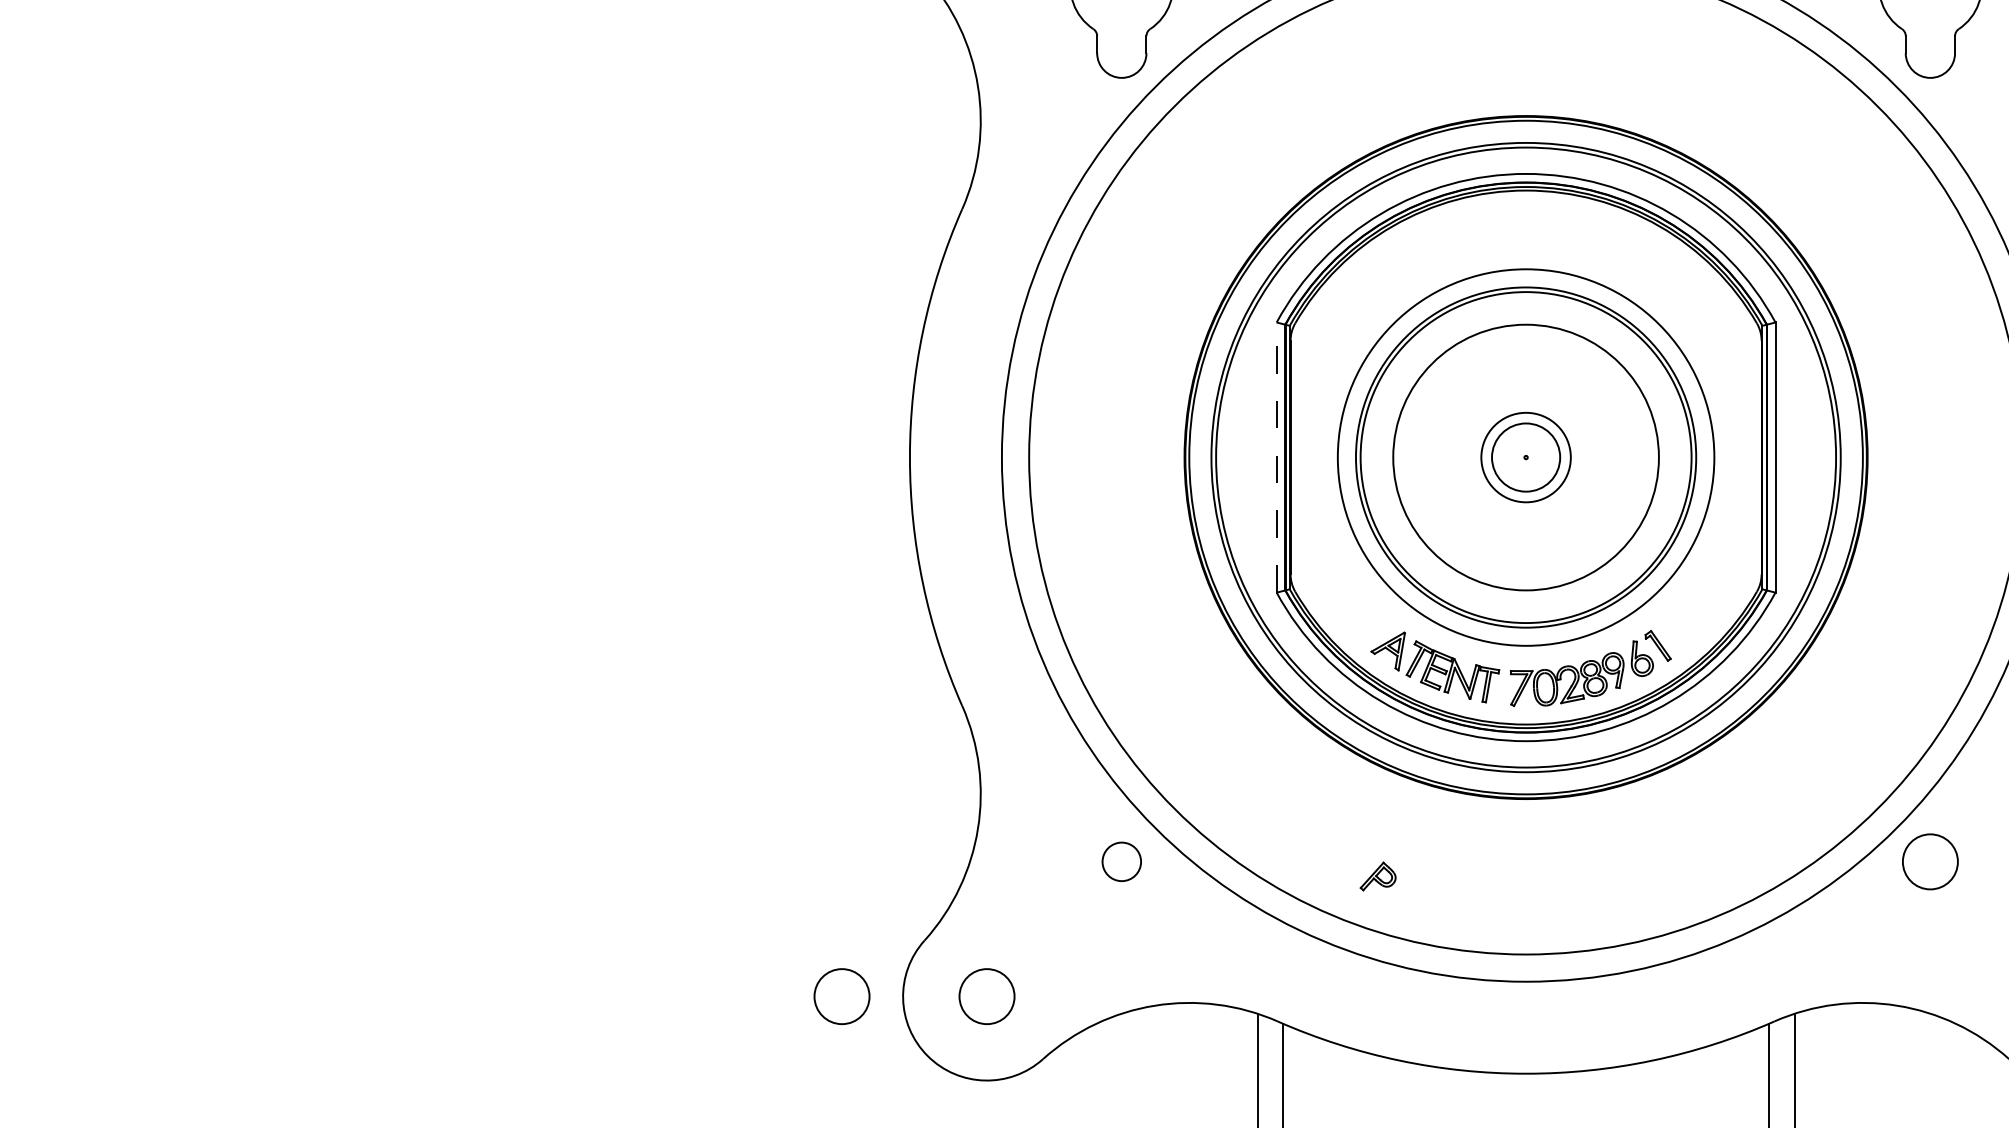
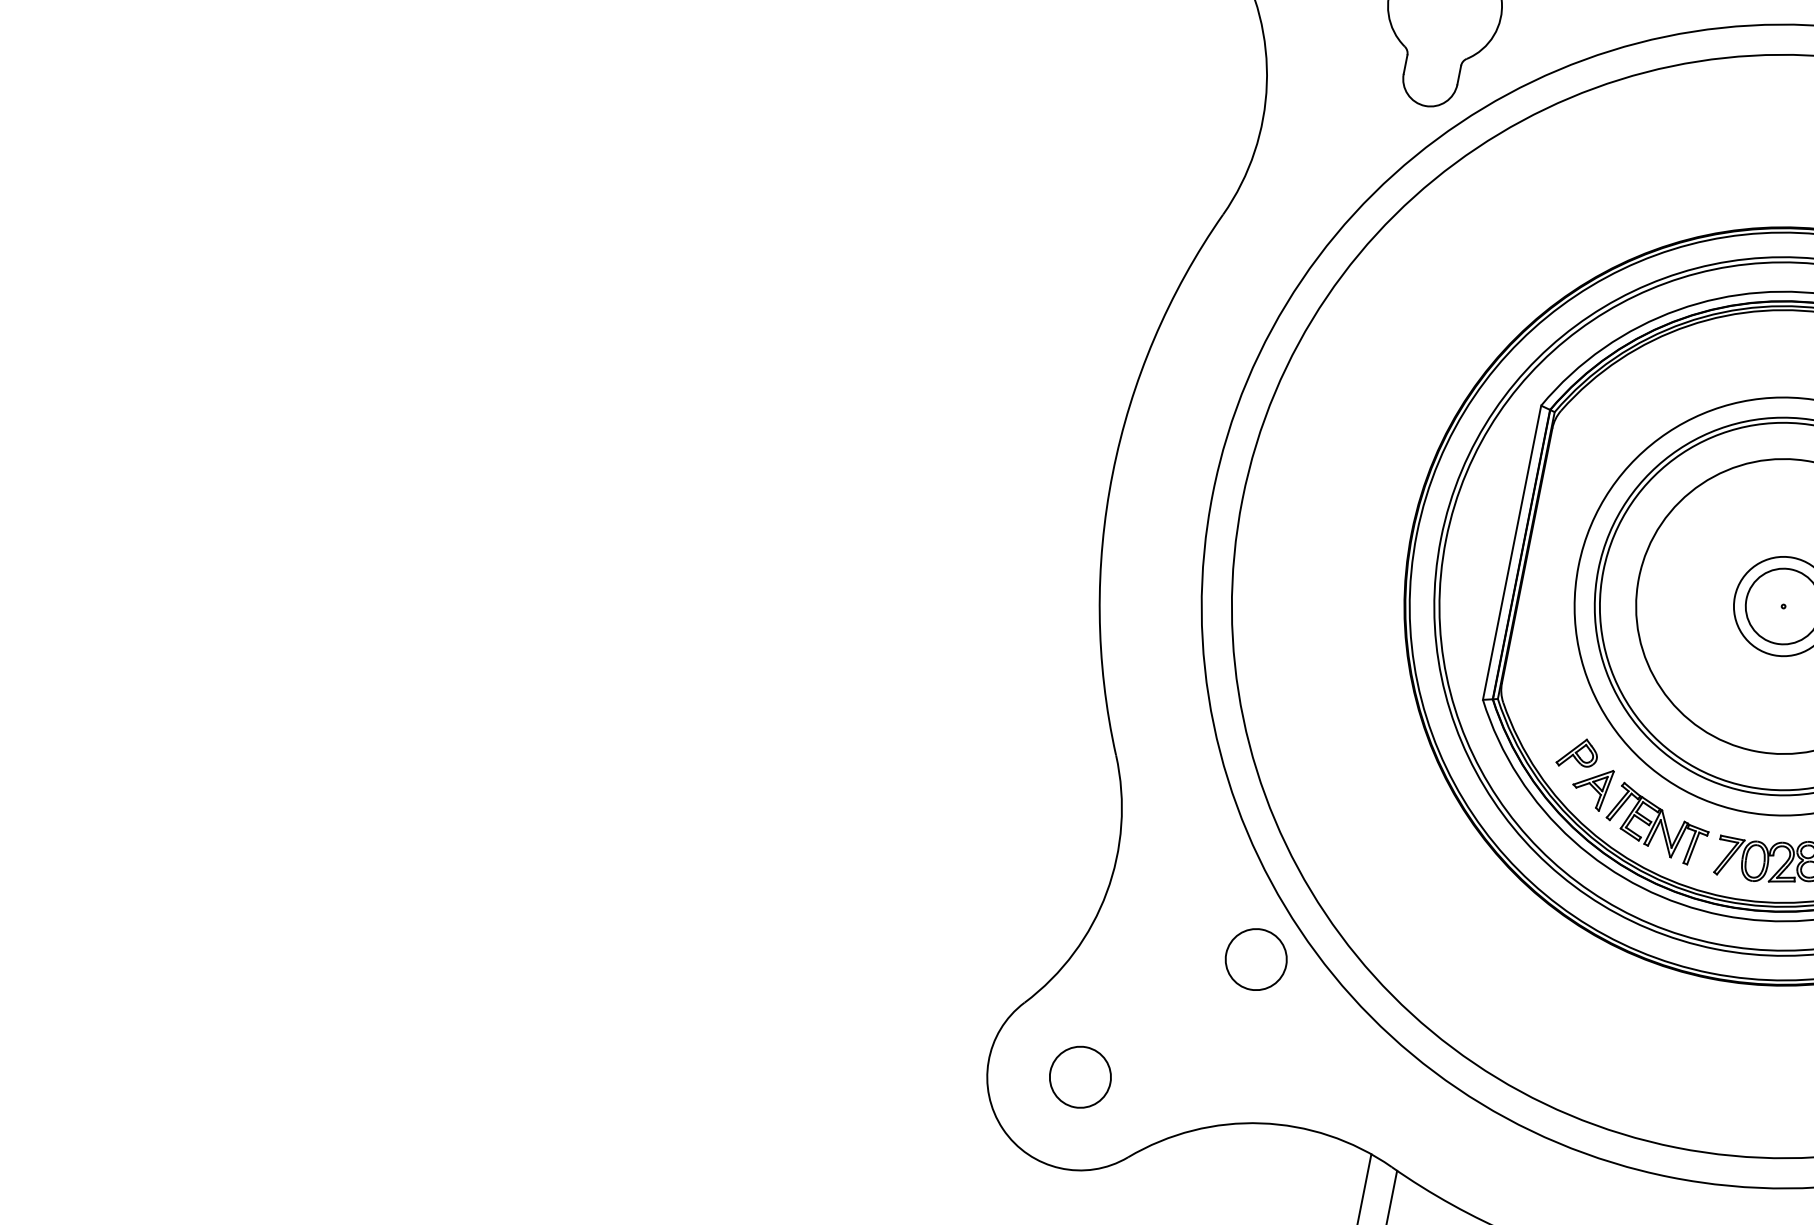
line: (1276, 457) -> (1511, 552), dashed -> solid
circle: (1121, 861) -> (1255, 959), size x1.43
part: (1377, 876) -> (1577, 753), moved
circle: (841, 996) -> (922, 1045), removed

